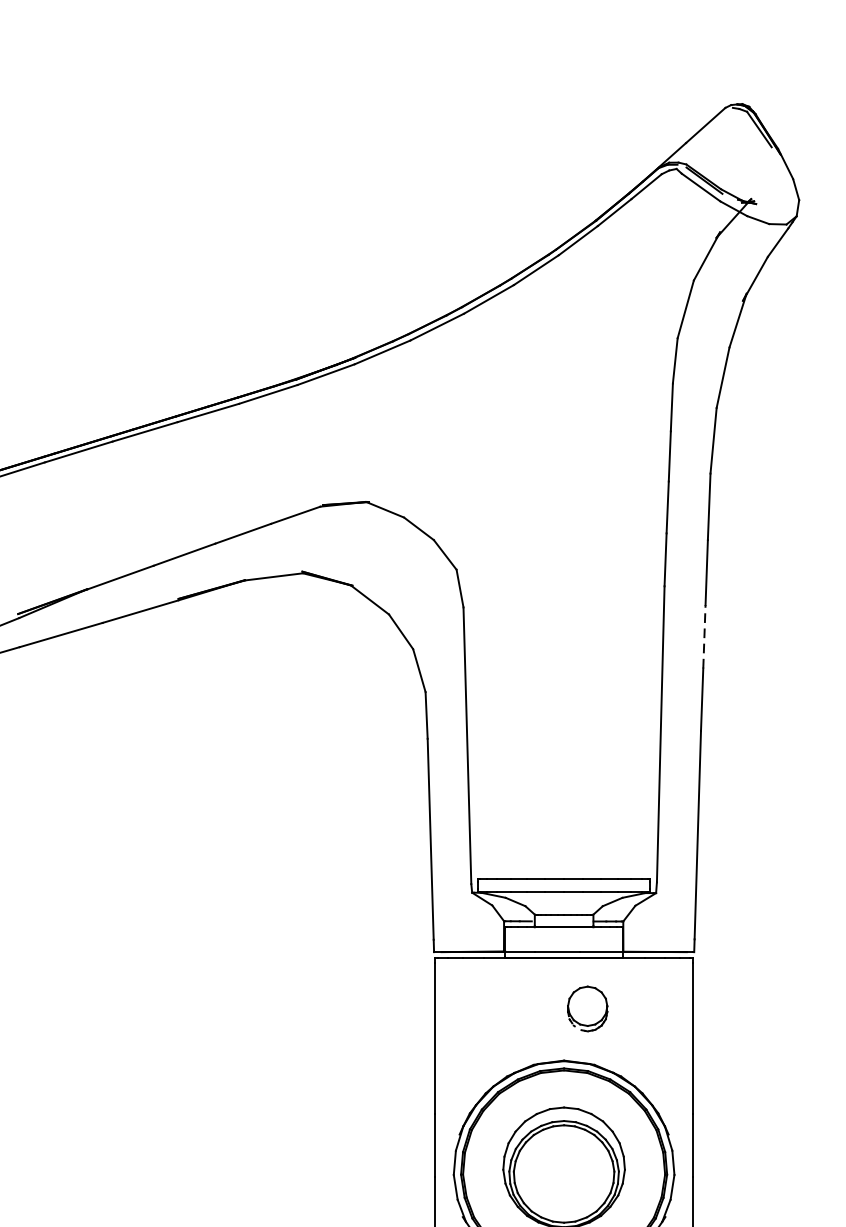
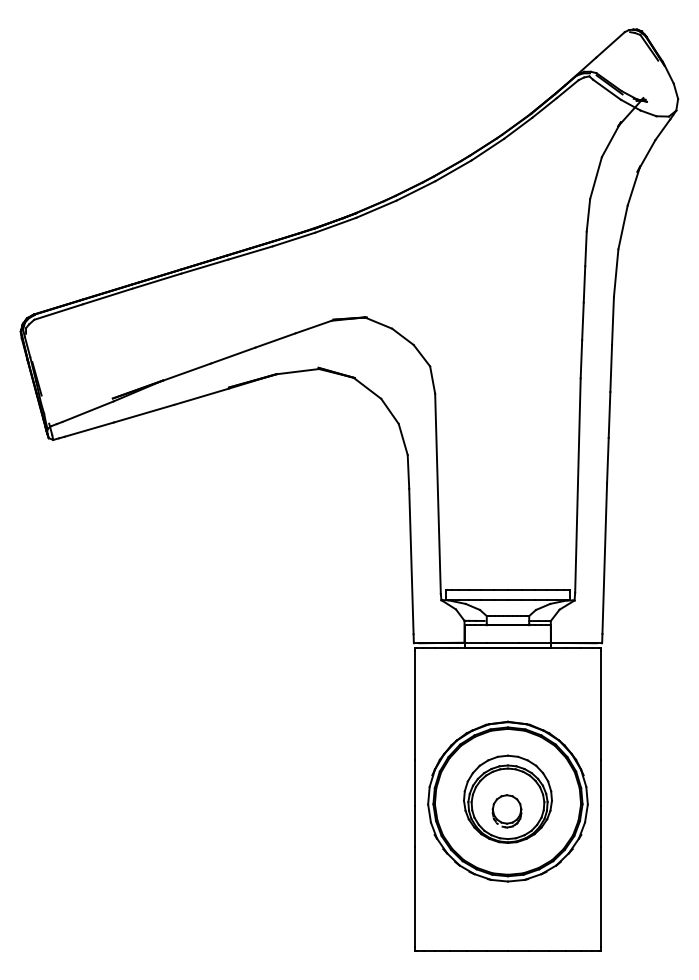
line: (704, 636) -> (609, 414), dashed -> solid
part: (586, 1009) -> (506, 811), moved

